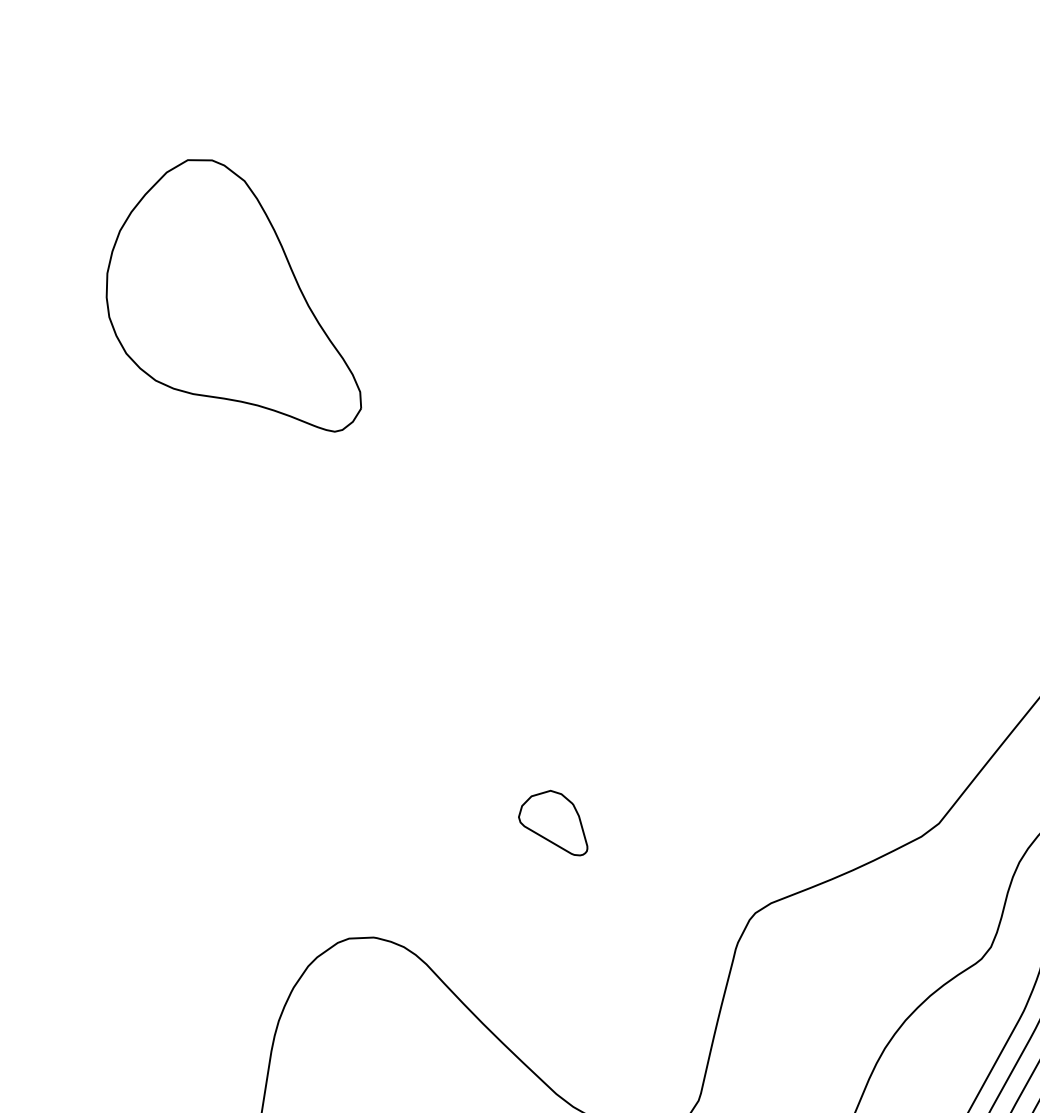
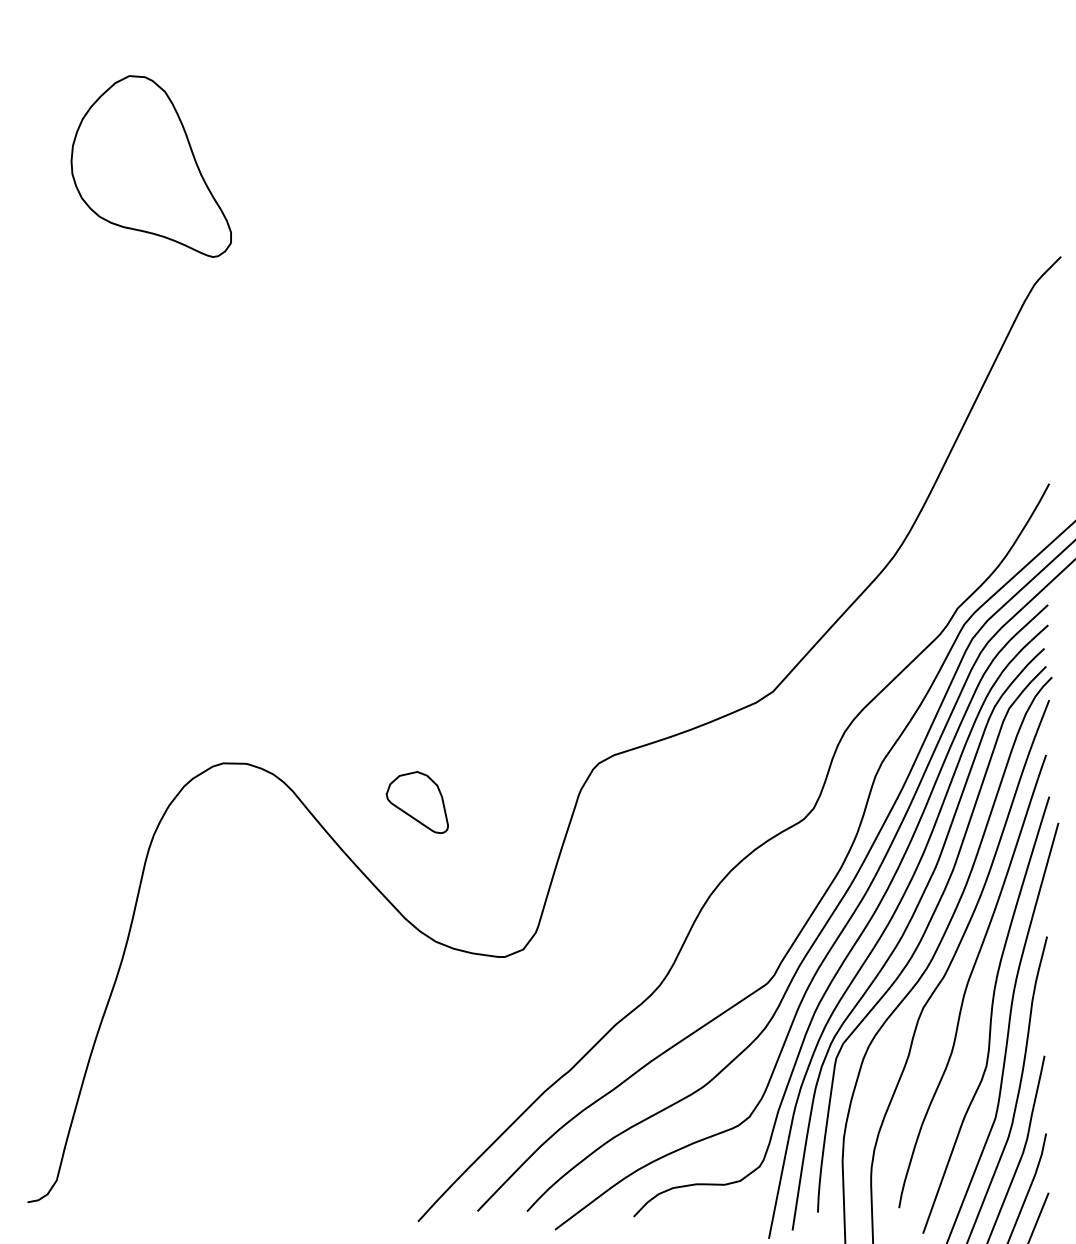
part: (230, 297) -> (151, 166), size x0.7
part: (551, 823) -> (416, 802), moved

